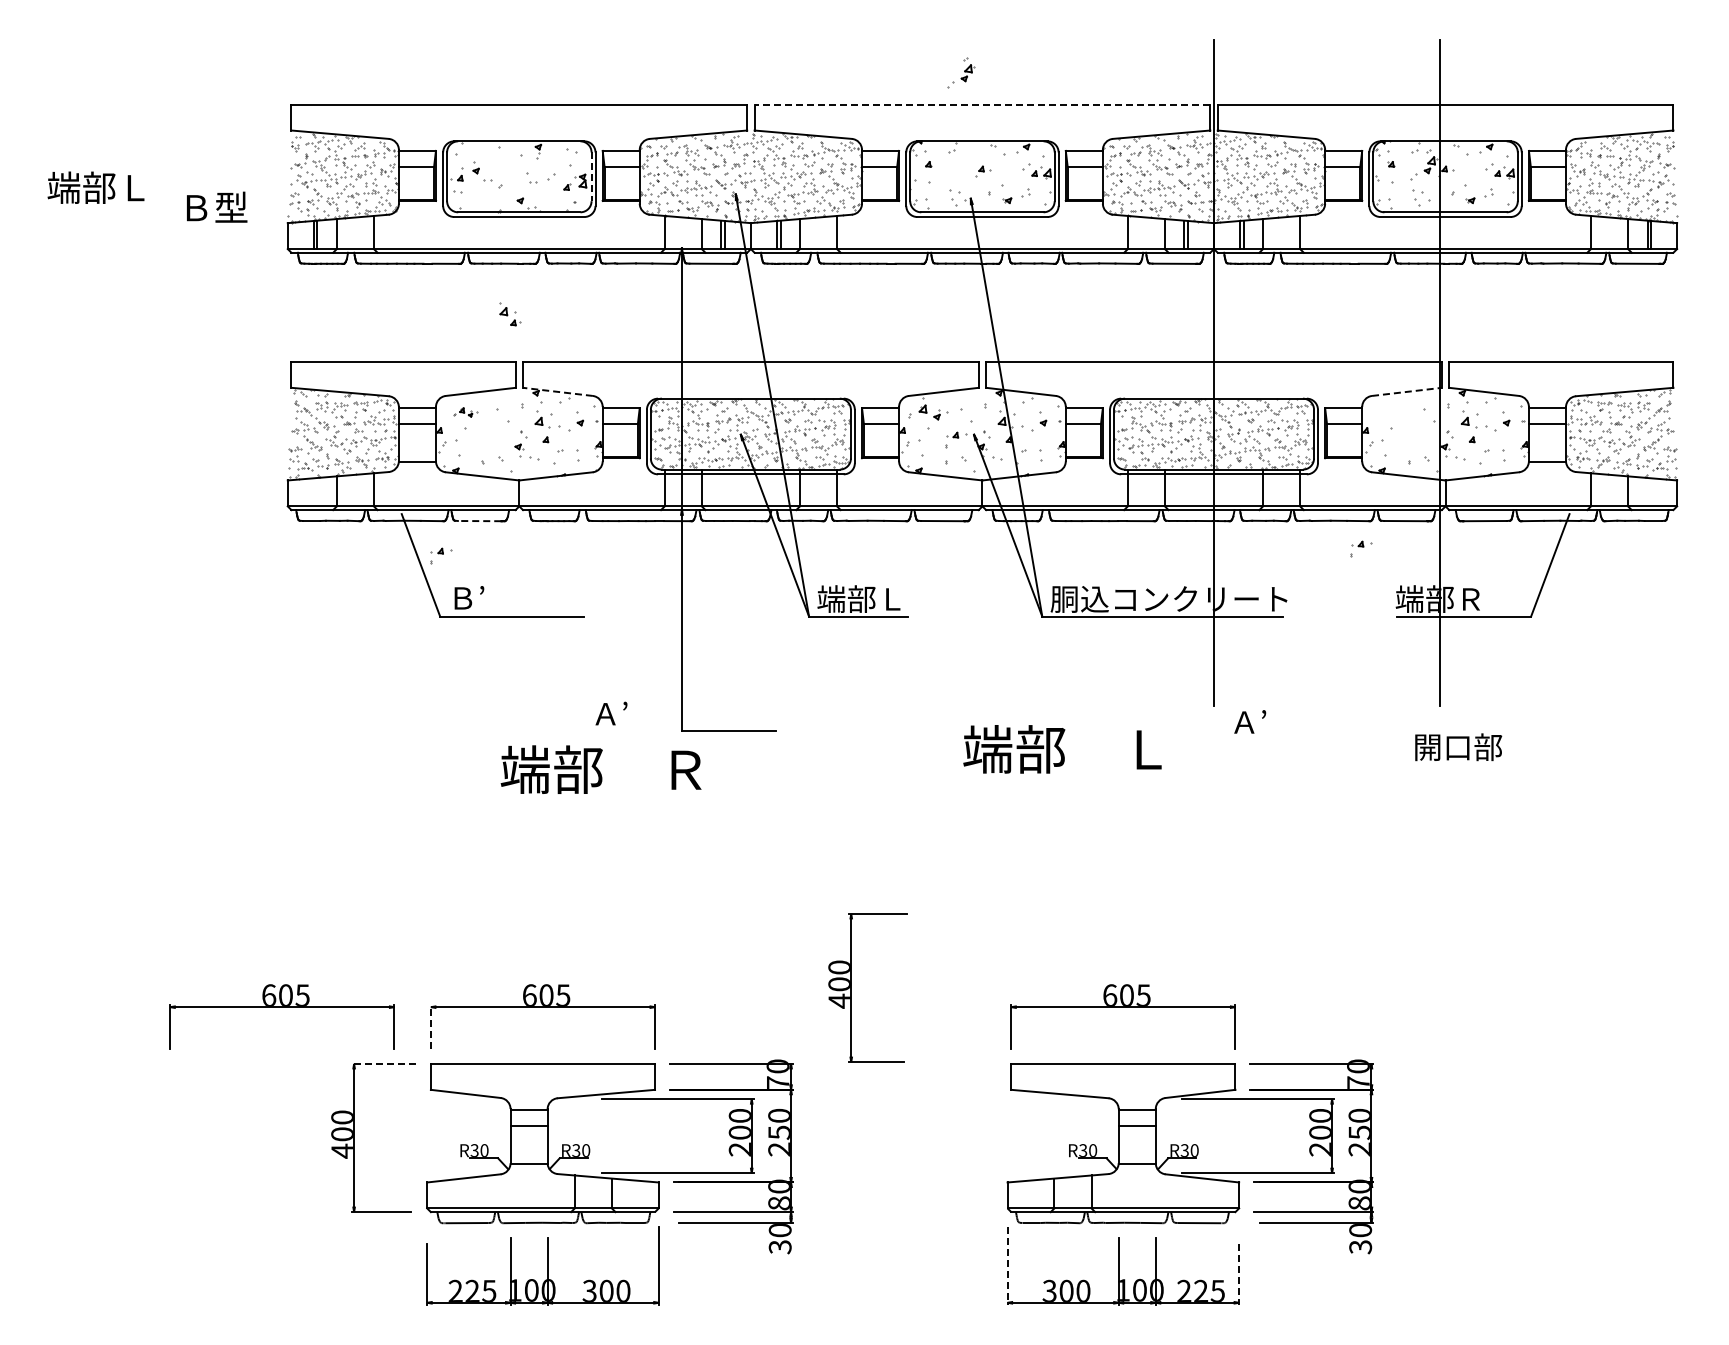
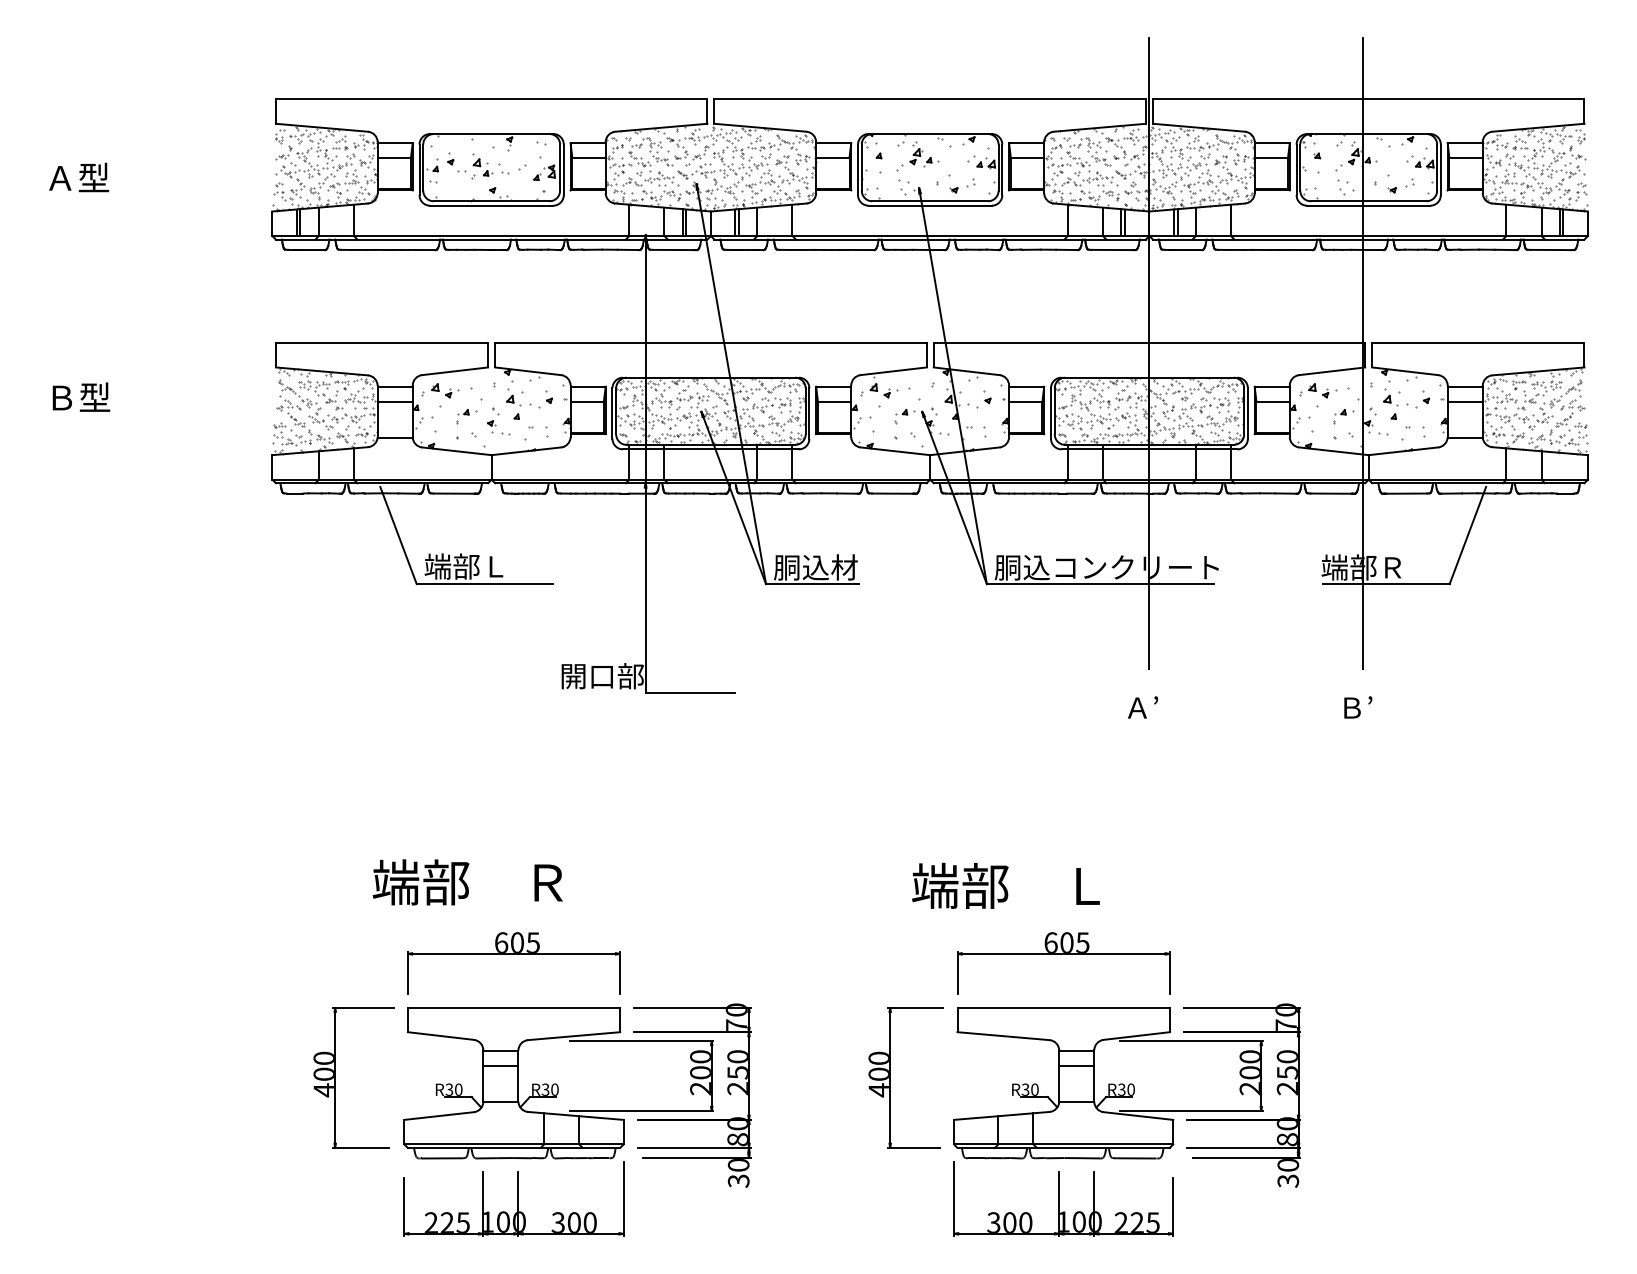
part: (961, 72) -> (910, 155), moved
line: (982, 104) -> (930, 99), dashed -> solid
line: (591, 177) -> (559, 168), dashed -> solid
text: (95, 187) -> (90, 177), 端部Ｌ -> Ａ型
text: (217, 206) -> (81, 396), moved
part: (510, 314) -> (483, 165), moved
line: (557, 391) -> (527, 370), dashed -> solid
line: (1407, 391) -> (1332, 370), dashed -> solid
part: (465, 412) -> (440, 390), size x1.67
part: (1391, 412) -> (1317, 390), added
line: (479, 521) -> (453, 494), dashed -> solid
part: (1361, 548) -> (1344, 416), moved
part: (441, 555) -> (467, 416), moved
text: (489, 597) -> (463, 565), Ｂ’ -> 端部Ｌ
text: (861, 598) -> (815, 566), 端部Ｌ -> 胴込材
text: (636, 713) -> (602, 675), Ａ’ -> 開口部
text: (1250, 721) -> (1143, 707), moved
text: (1458, 747) -> (1380, 708), 開口部 -> Ｂ’
text: (1062, 749) -> (1005, 886), moved
text: (600, 769) -> (467, 882), moved
part: (851, 987) -> (890, 1077), moved
part: (281, 1007) -> (266, 954), removed
line: (430, 1027) -> (407, 973), dashed -> solid
line: (384, 1063) -> (363, 1007), dashed -> solid
line: (1007, 1265) -> (953, 1198), dashed -> solid
line: (1239, 1274) -> (1173, 1207), dashed -> solid

